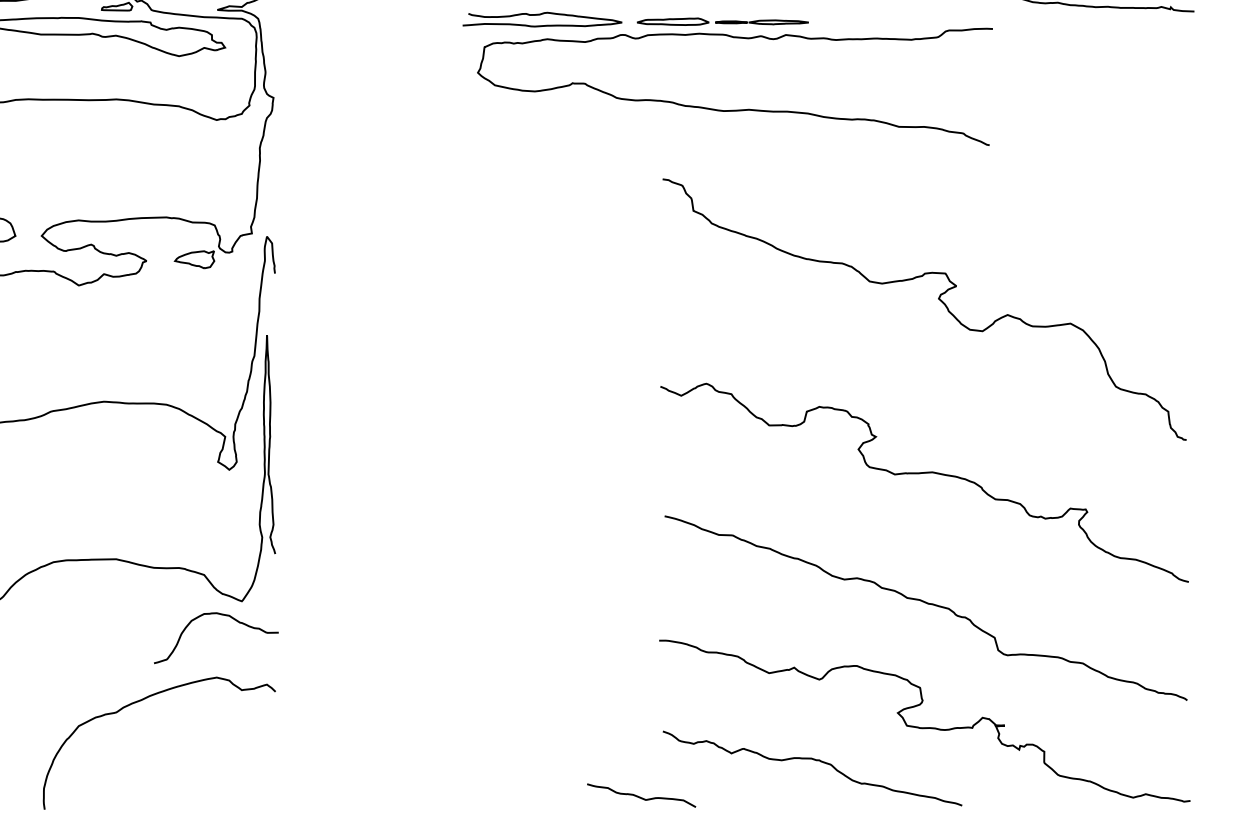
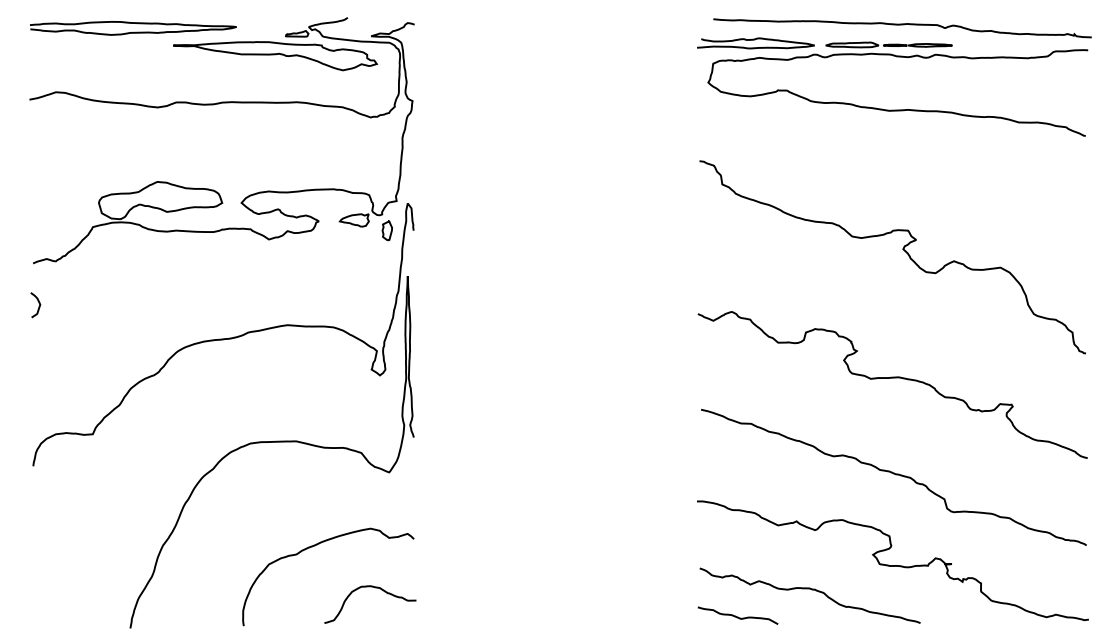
part: (727, 109) -> (892, 109), moved
part: (238, 273) -> (386, 230), added
curve: (223, 616) -> (375, 588), moved
curve: (640, 796) -> (737, 616), moved

